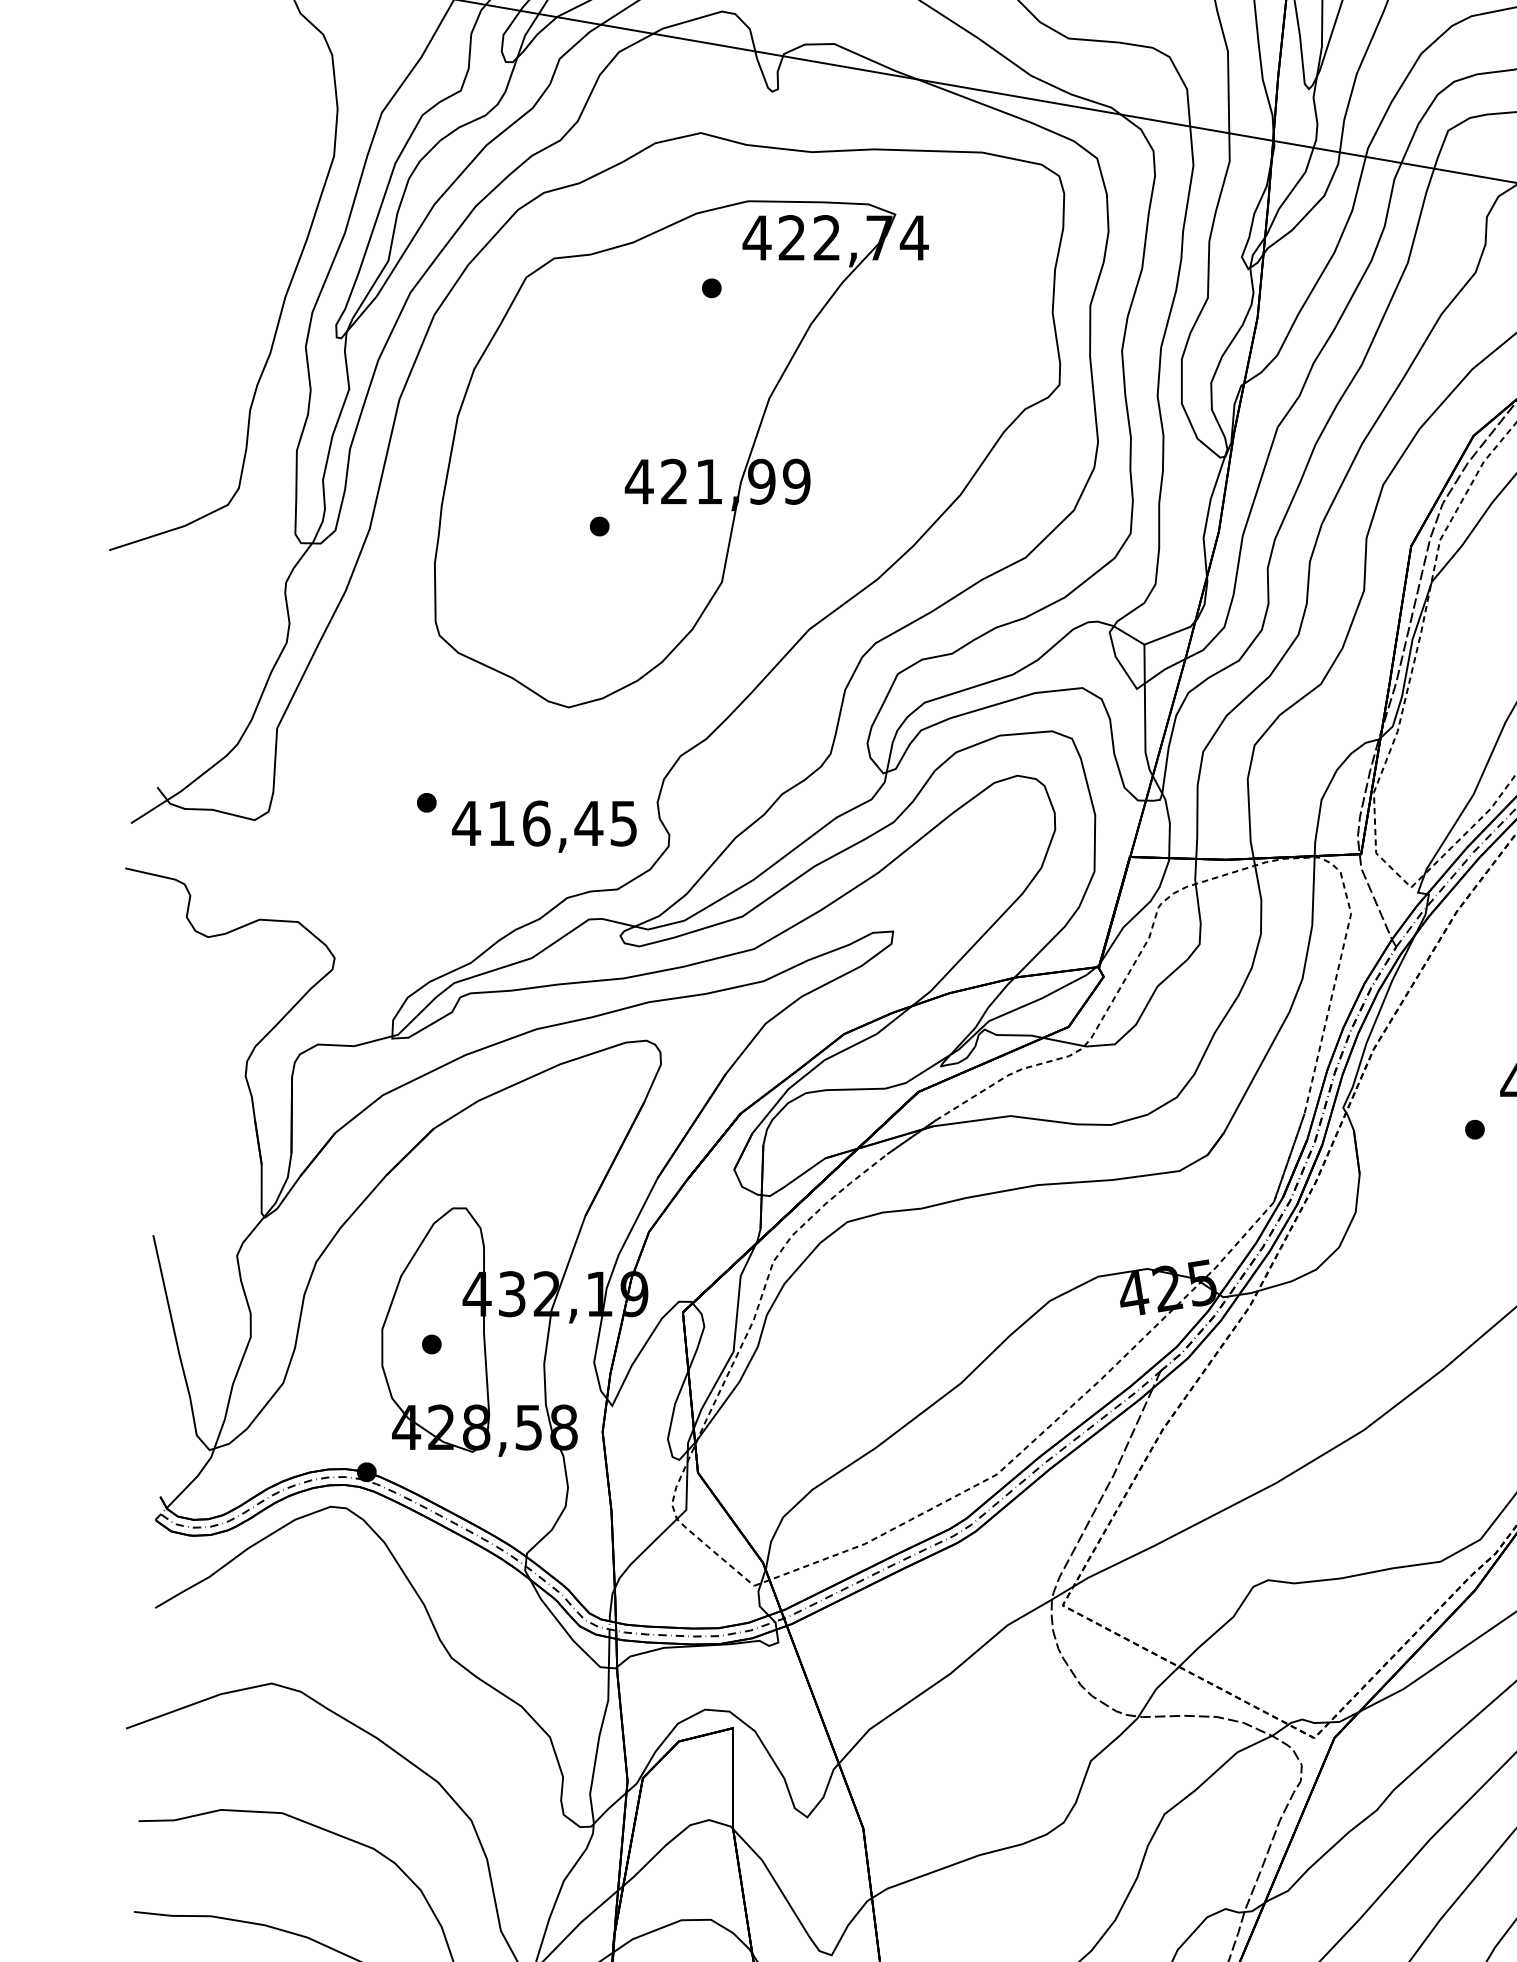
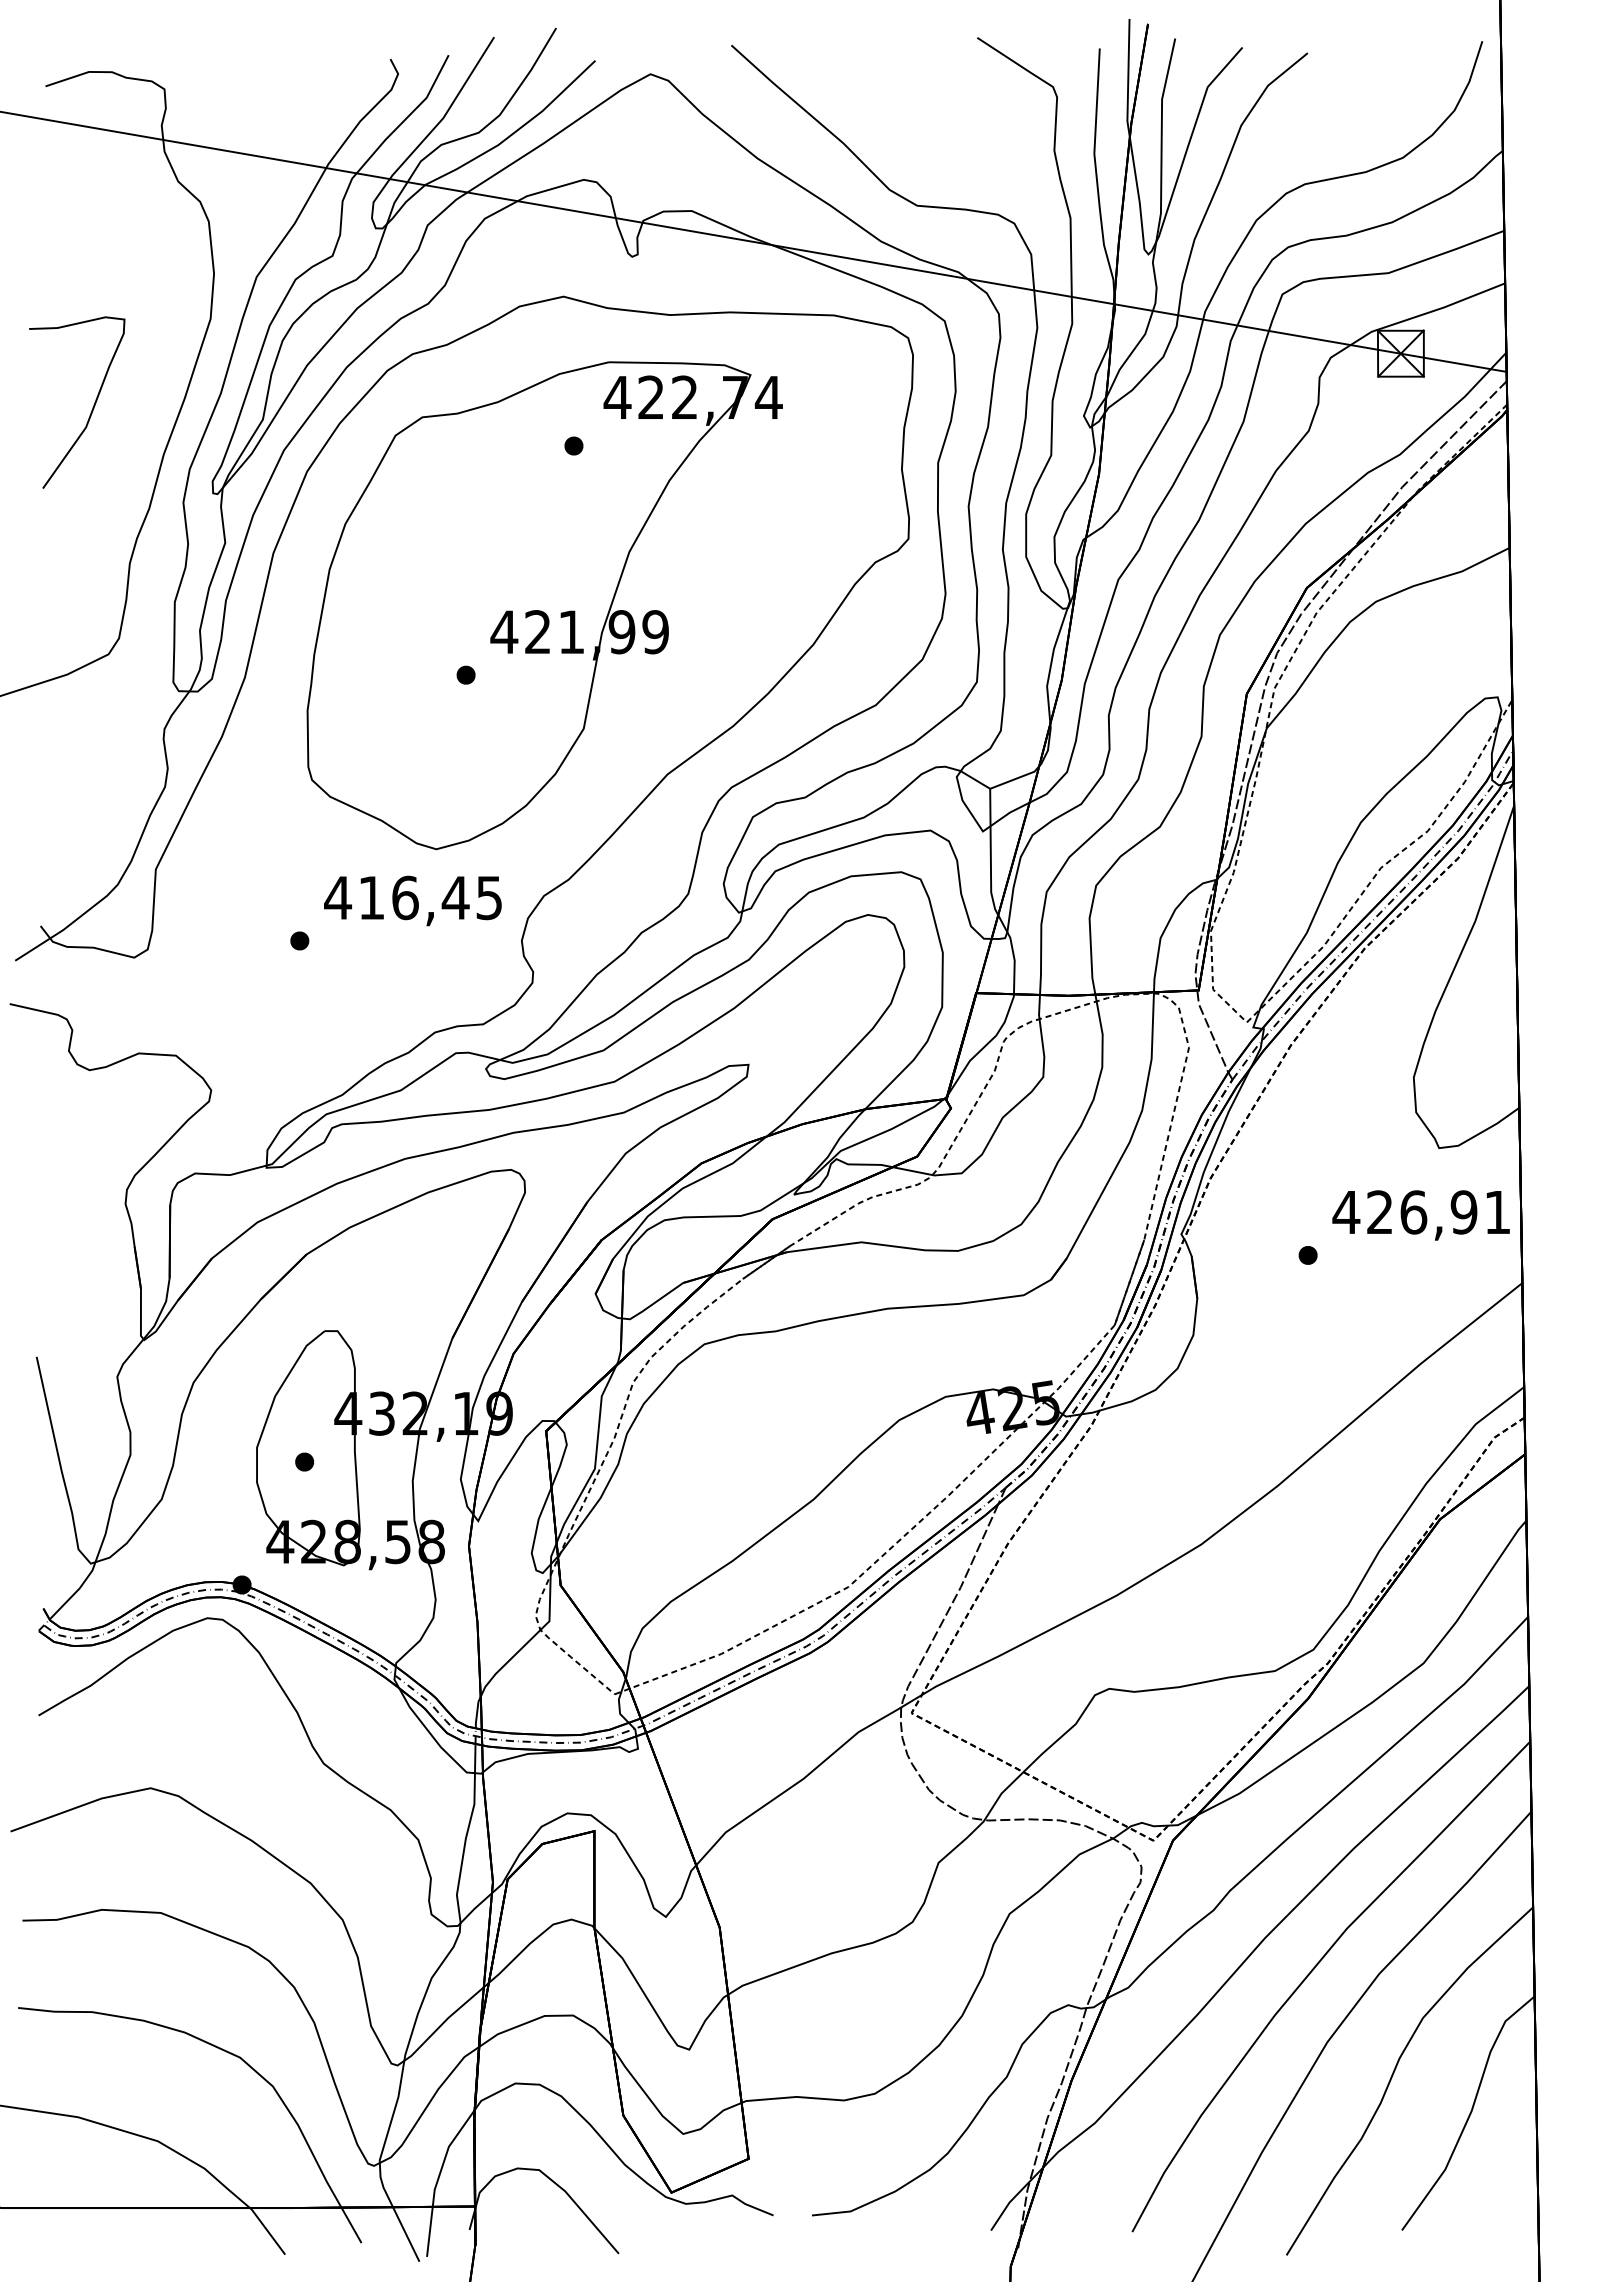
curve: (211, 248) -> (92, 407), added
text: (543, 826) -> (412, 900), moved

